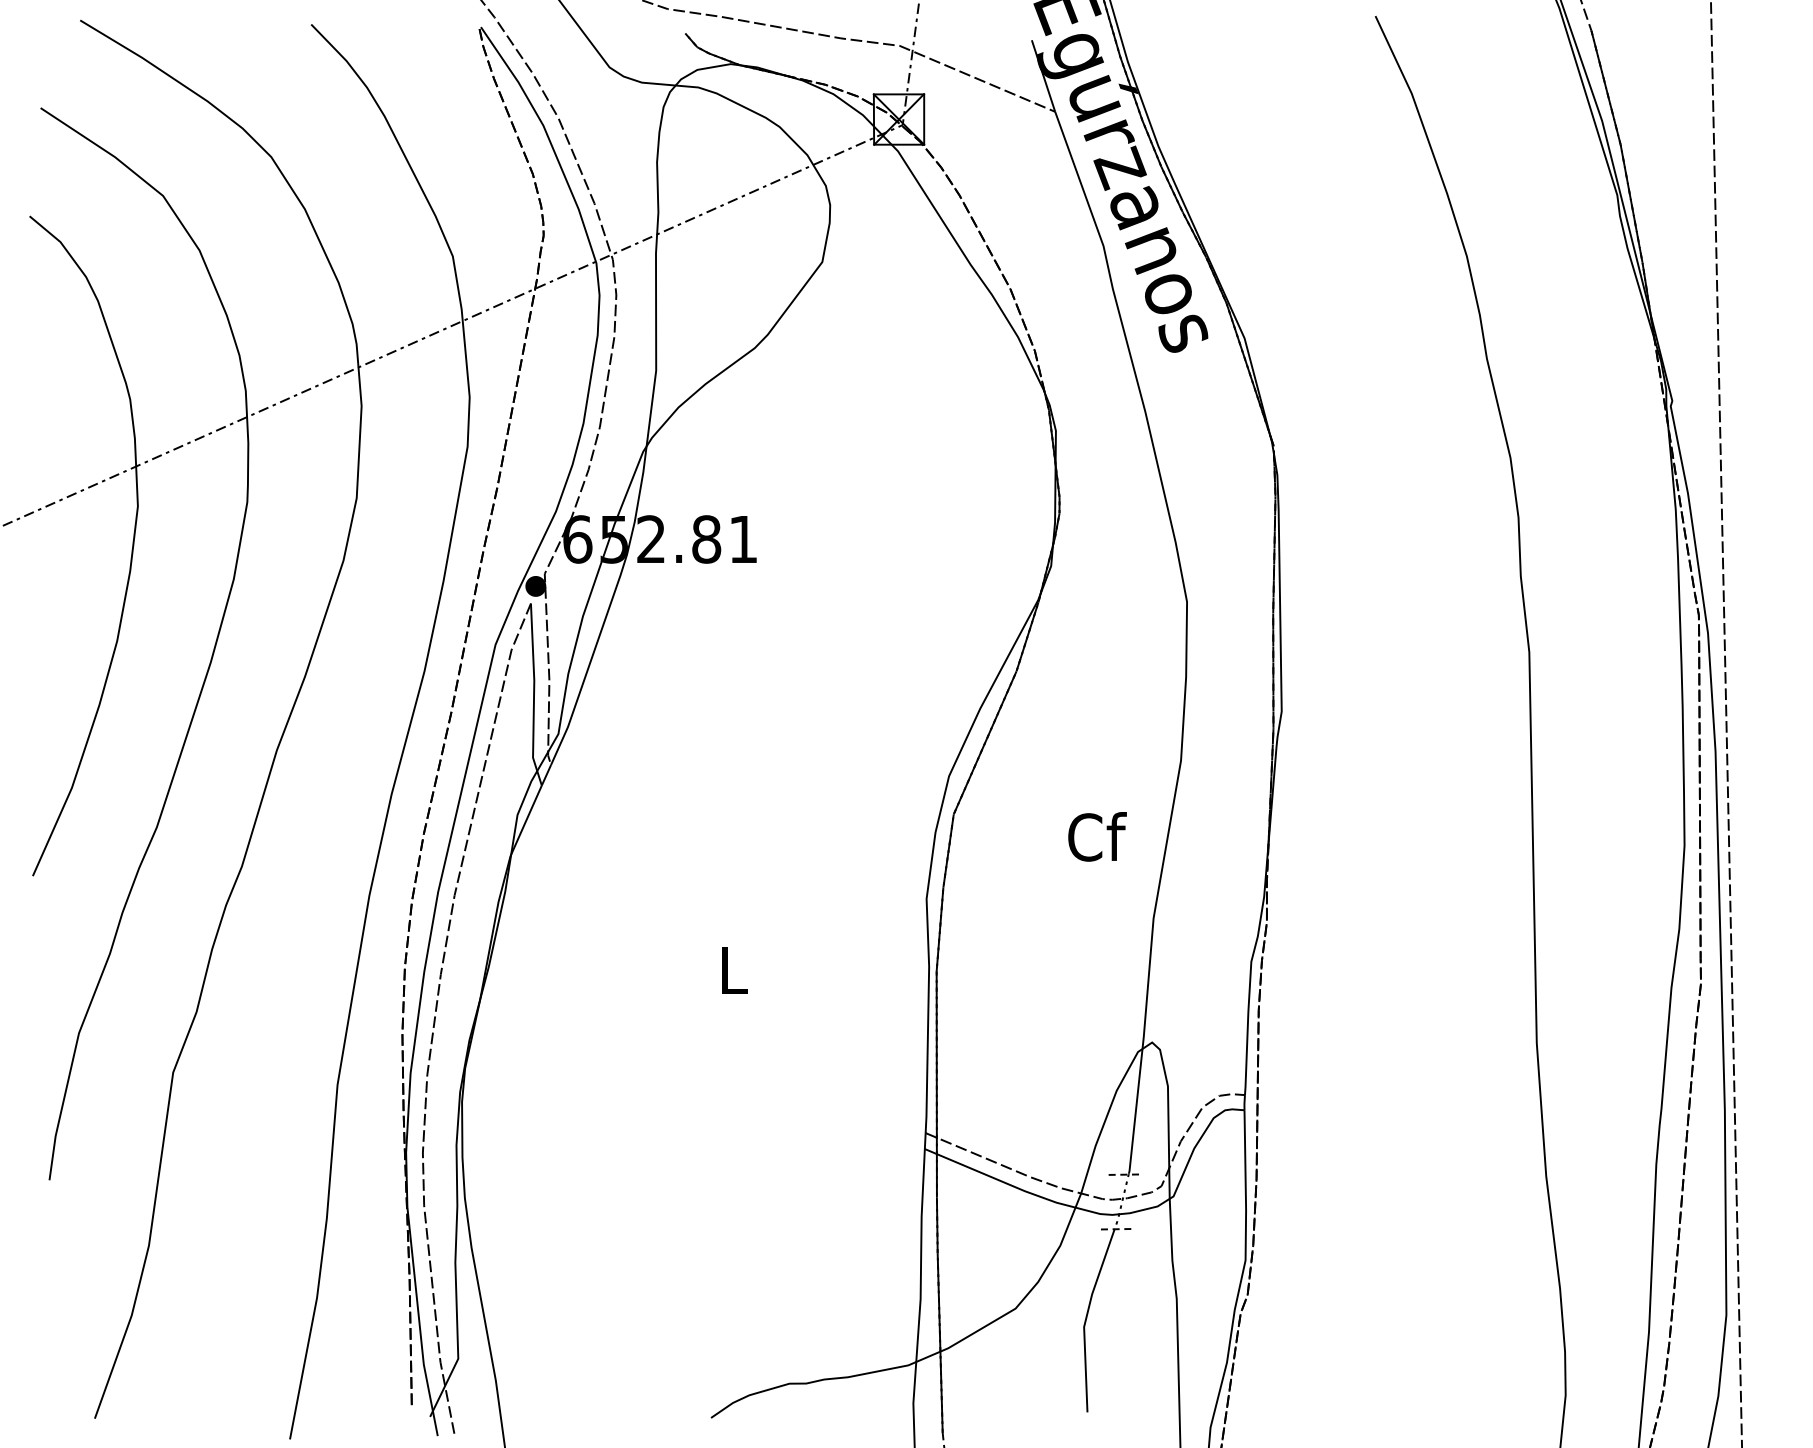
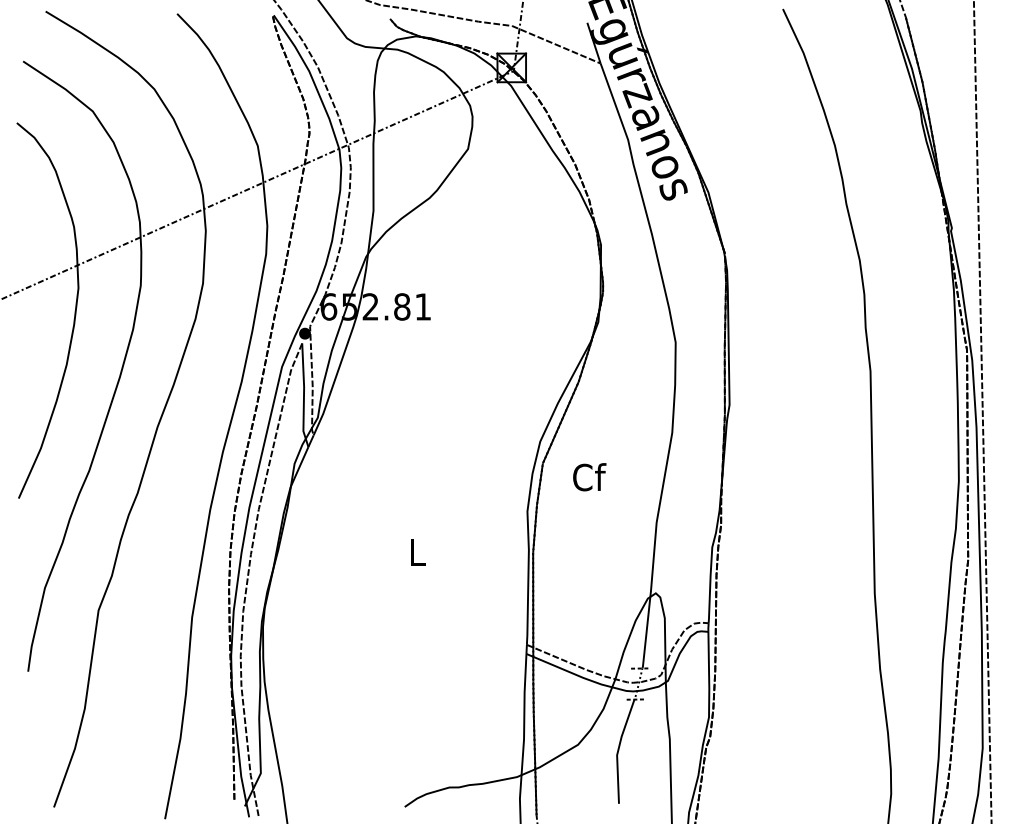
text: (1097, 837) -> (589, 477), moved

